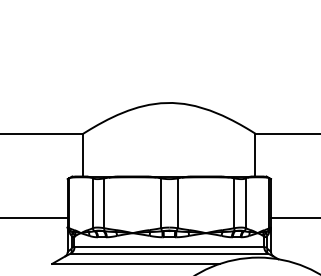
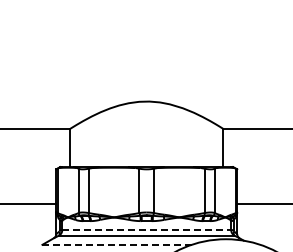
line: (170, 247) -> (147, 230), solid -> dashed
line: (136, 263) -> (117, 244), solid -> dashed

